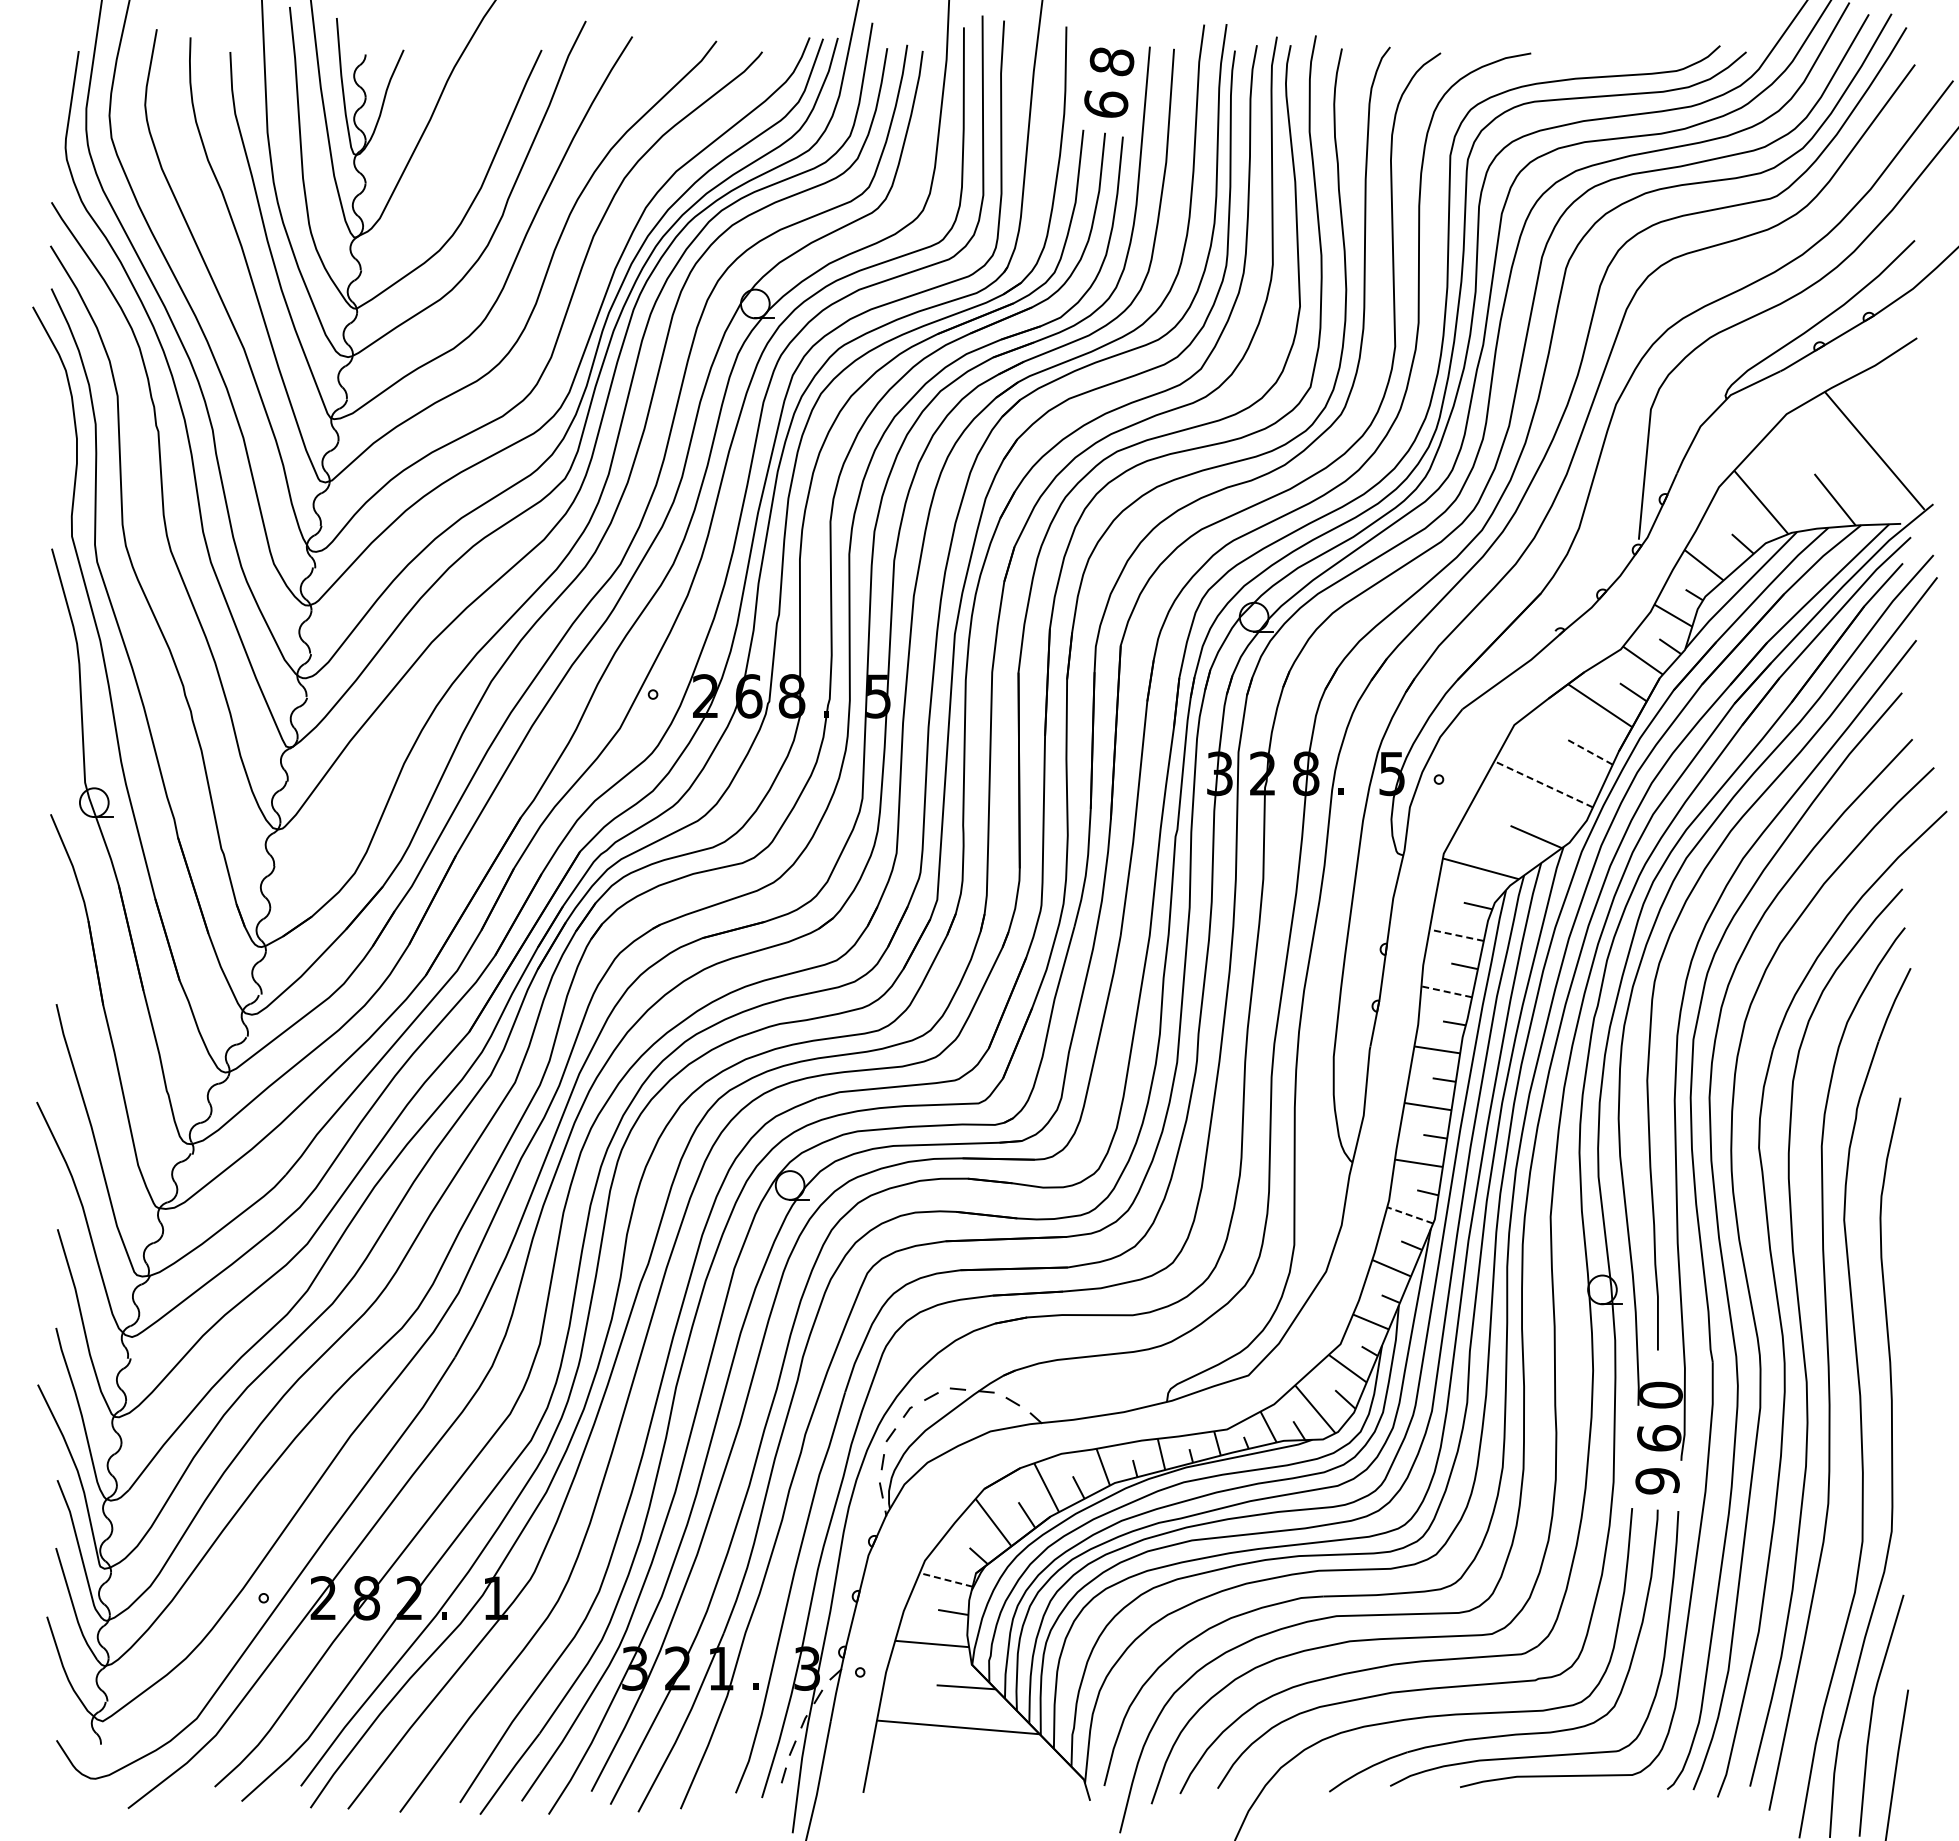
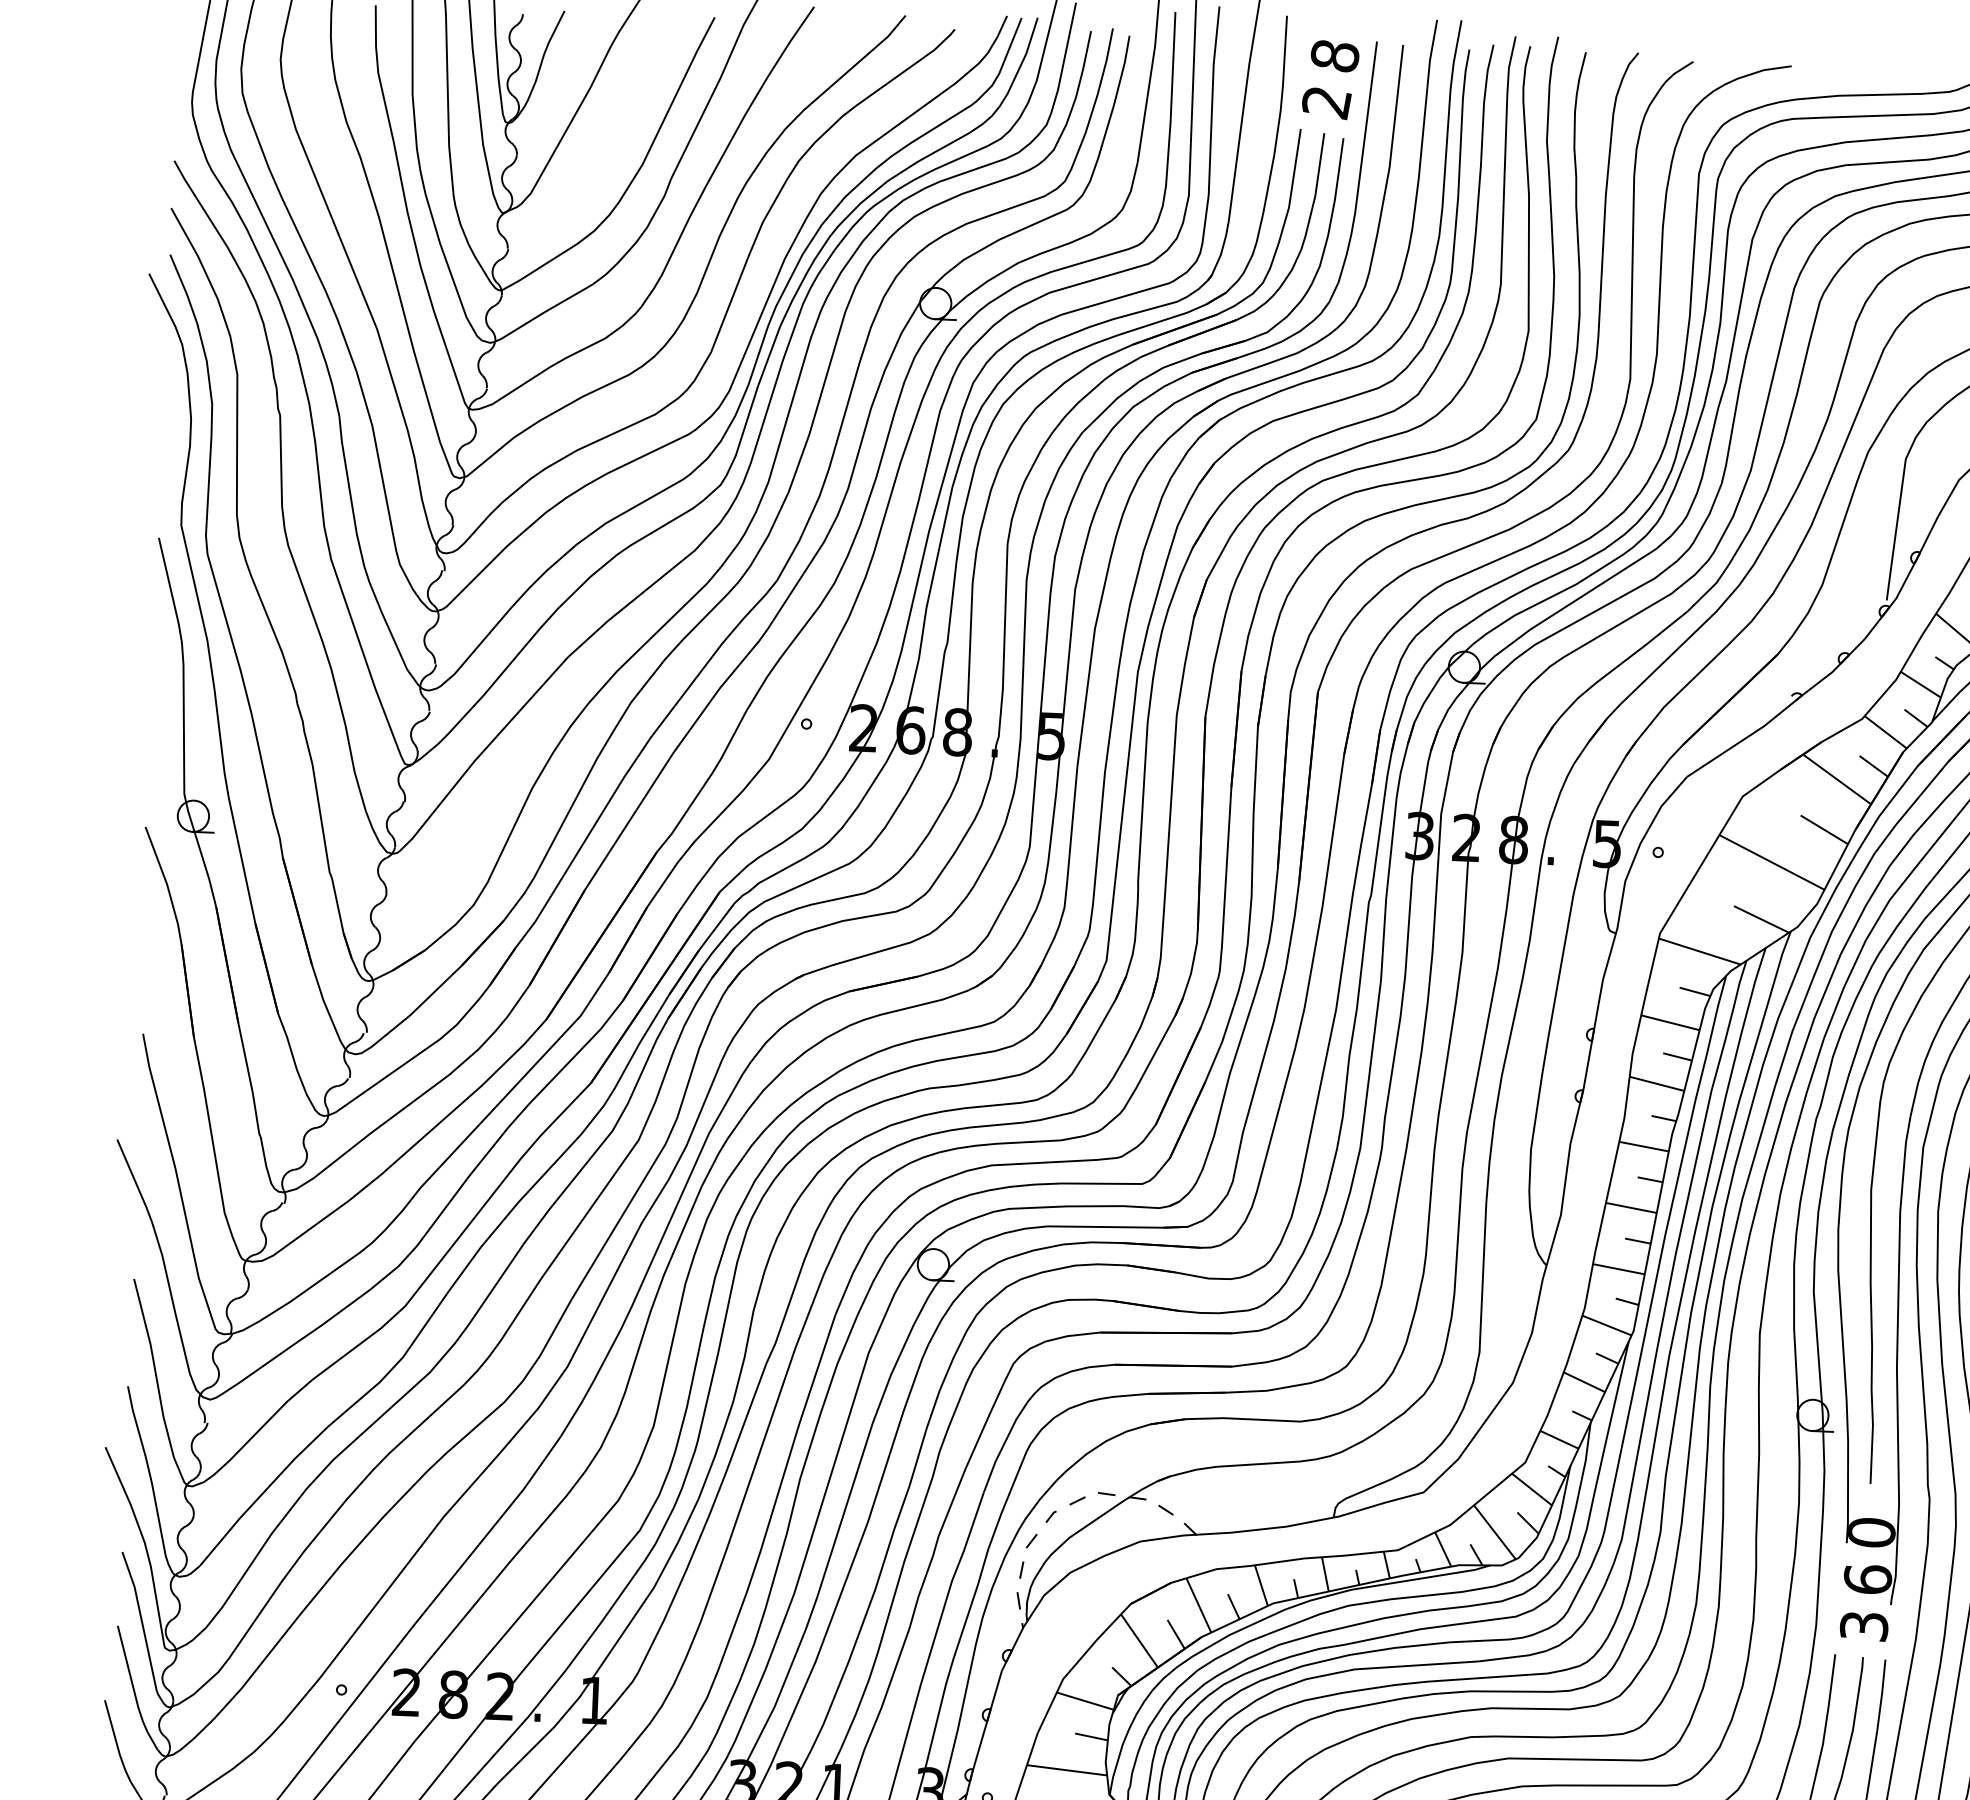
text: (1105, 104) -> (1326, 102), 6 -> 2
line: (1590, 752) -> (1824, 829), dashed -> solid
line: (1543, 784) -> (1771, 862), dashed -> solid
line: (1456, 935) -> (1670, 1022), dashed -> solid
line: (1446, 991) -> (1656, 1083), dashed -> solid
line: (1409, 1215) -> (1606, 1325), dashed -> solid
text: (1657, 1481) -> (1864, 1626), 9 -> 3
line: (945, 1579) -> (1084, 1700), dashed -> solid

